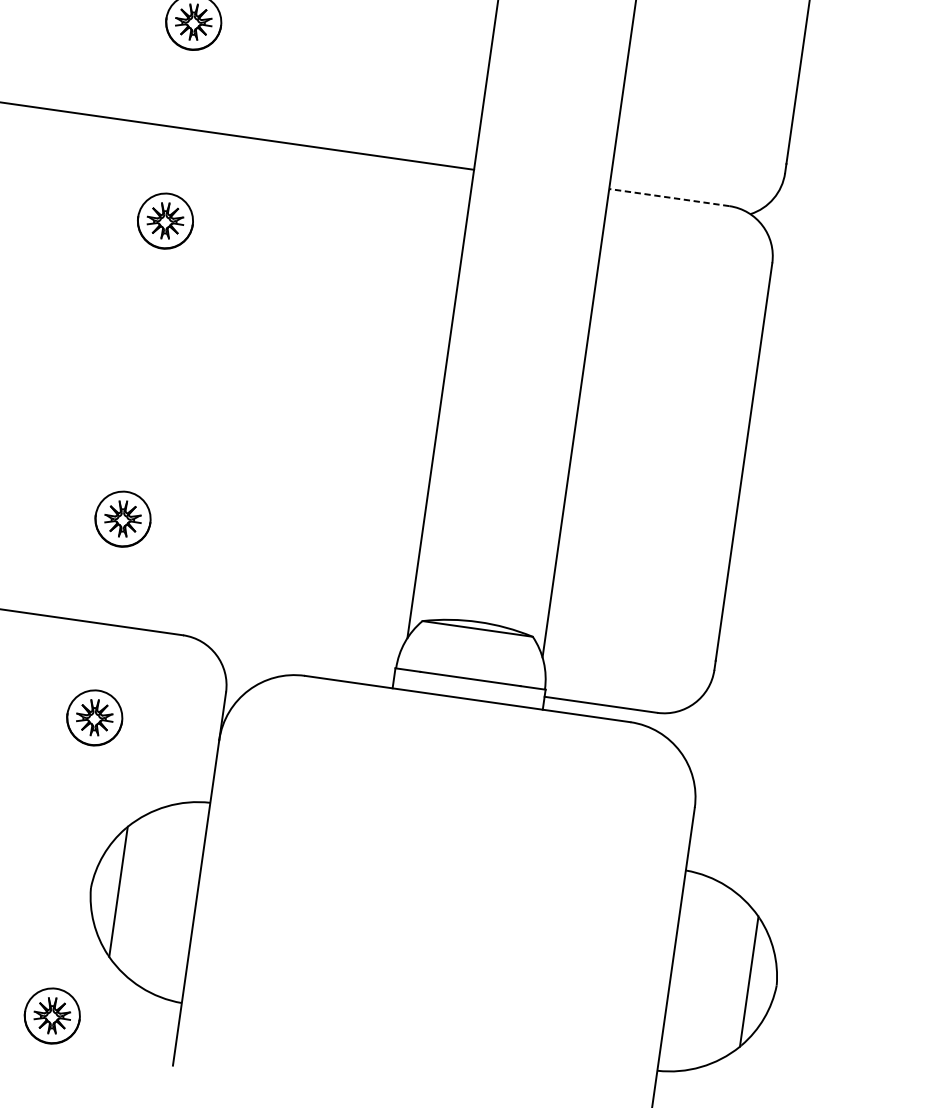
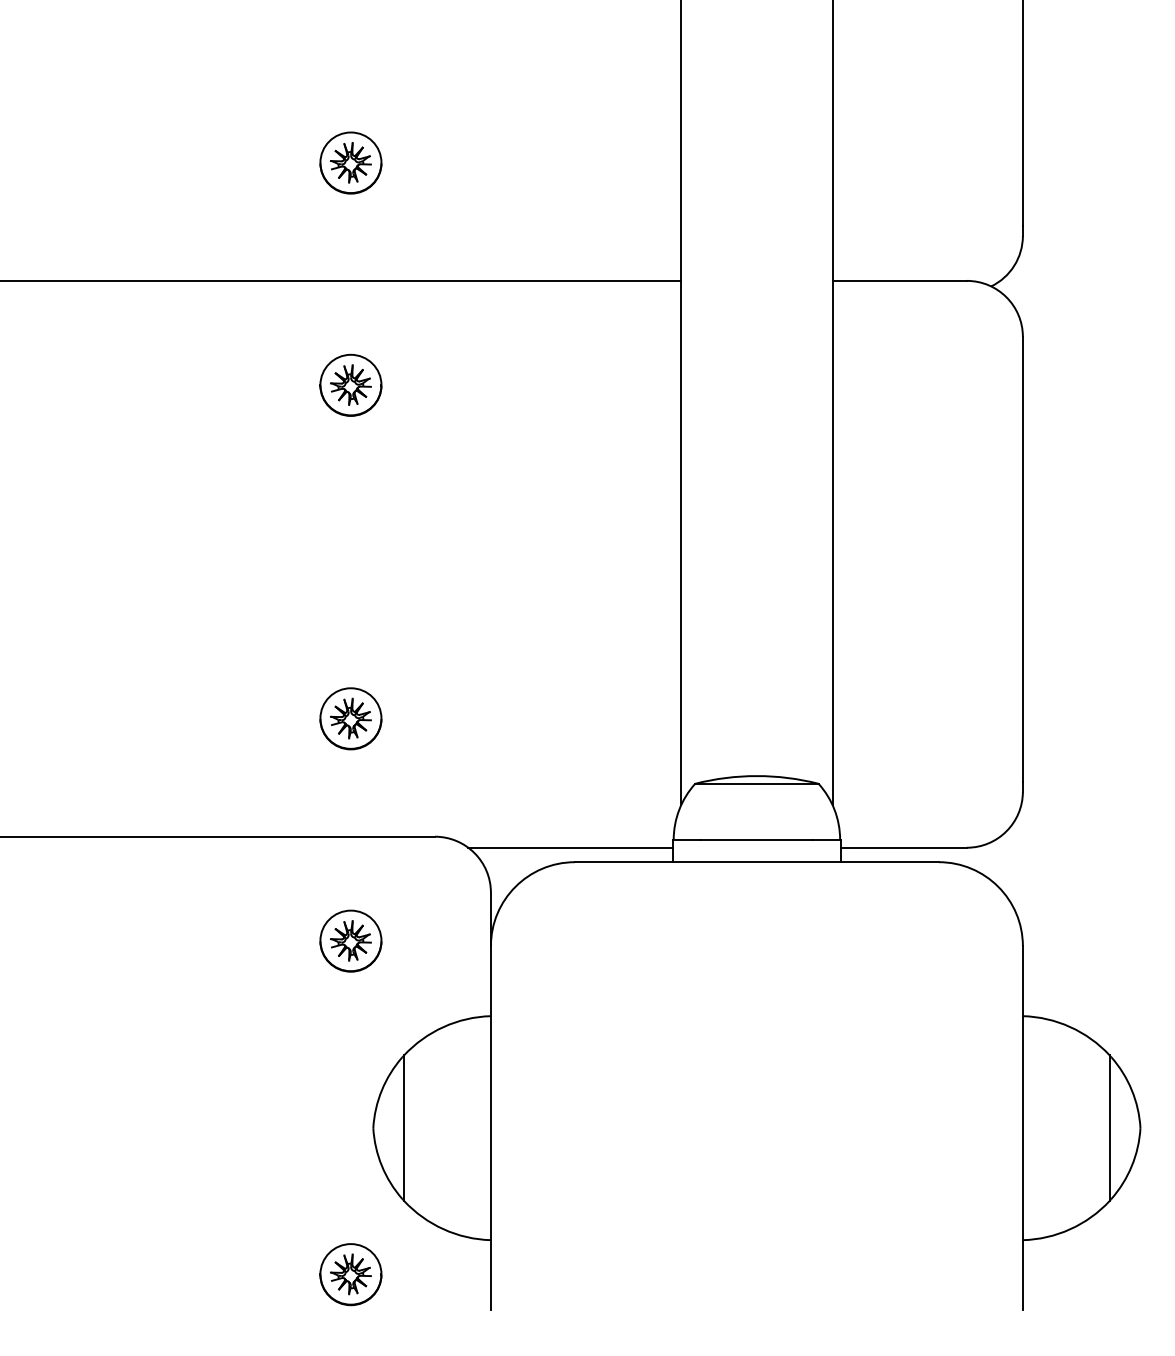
line: (669, 197) -> (899, 280), dashed -> solid
line: (302, 662) -> (570, 847), added

